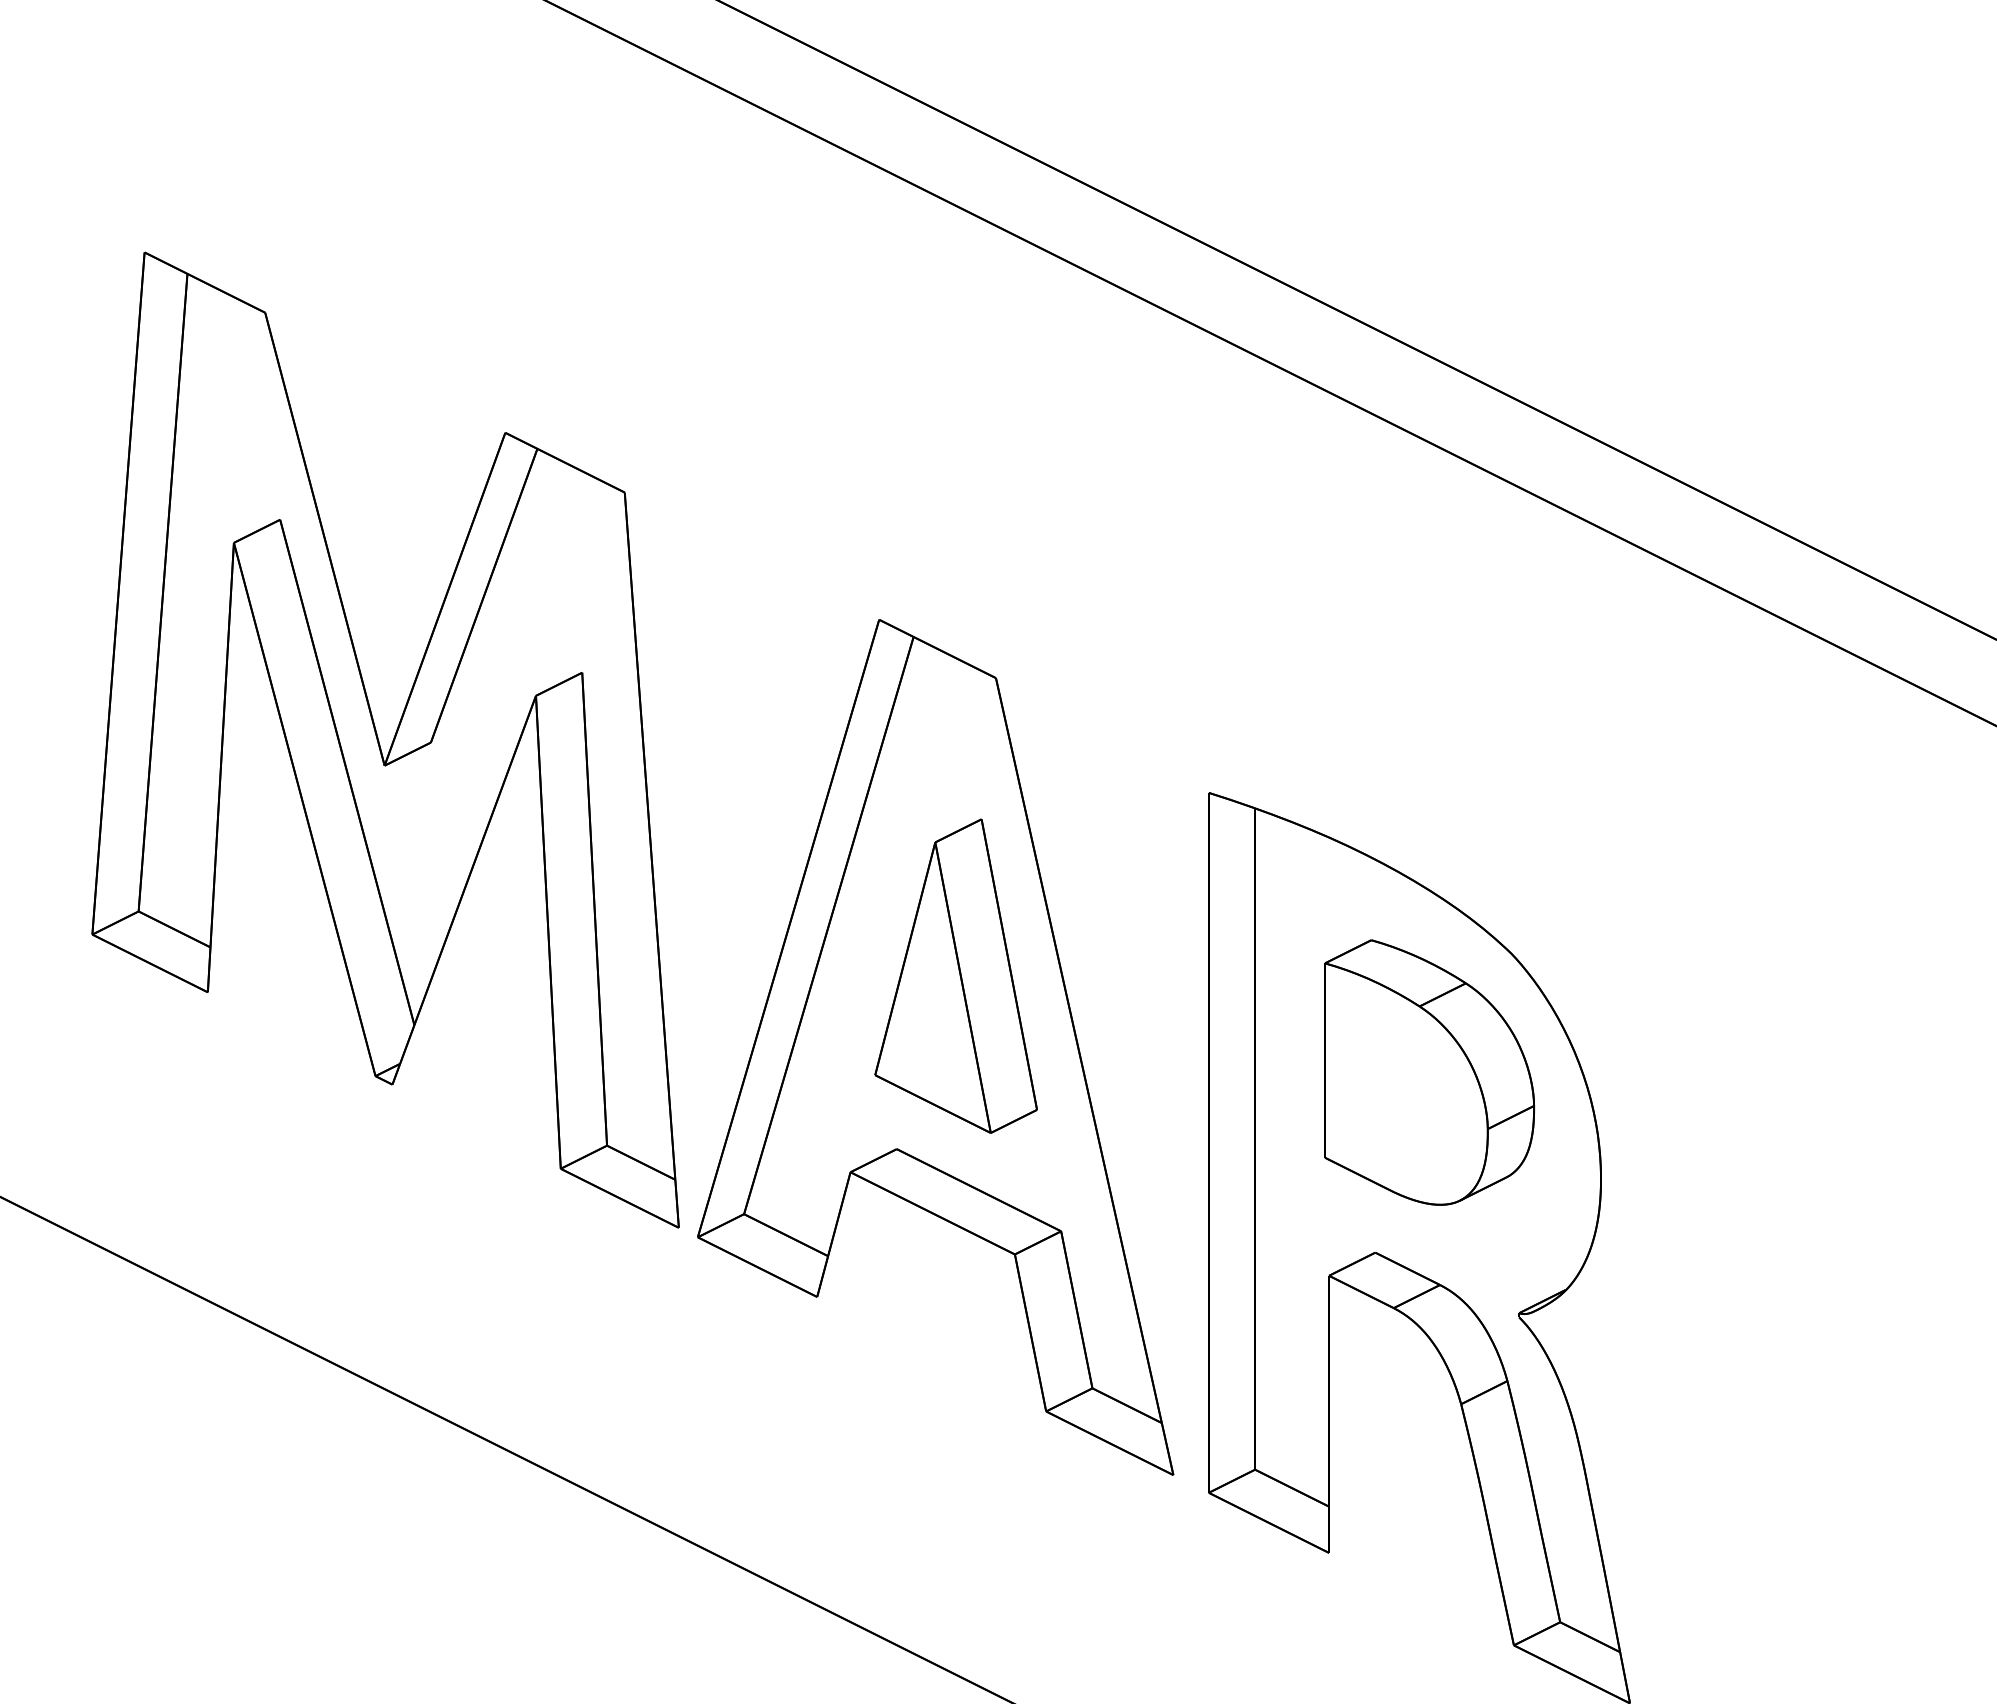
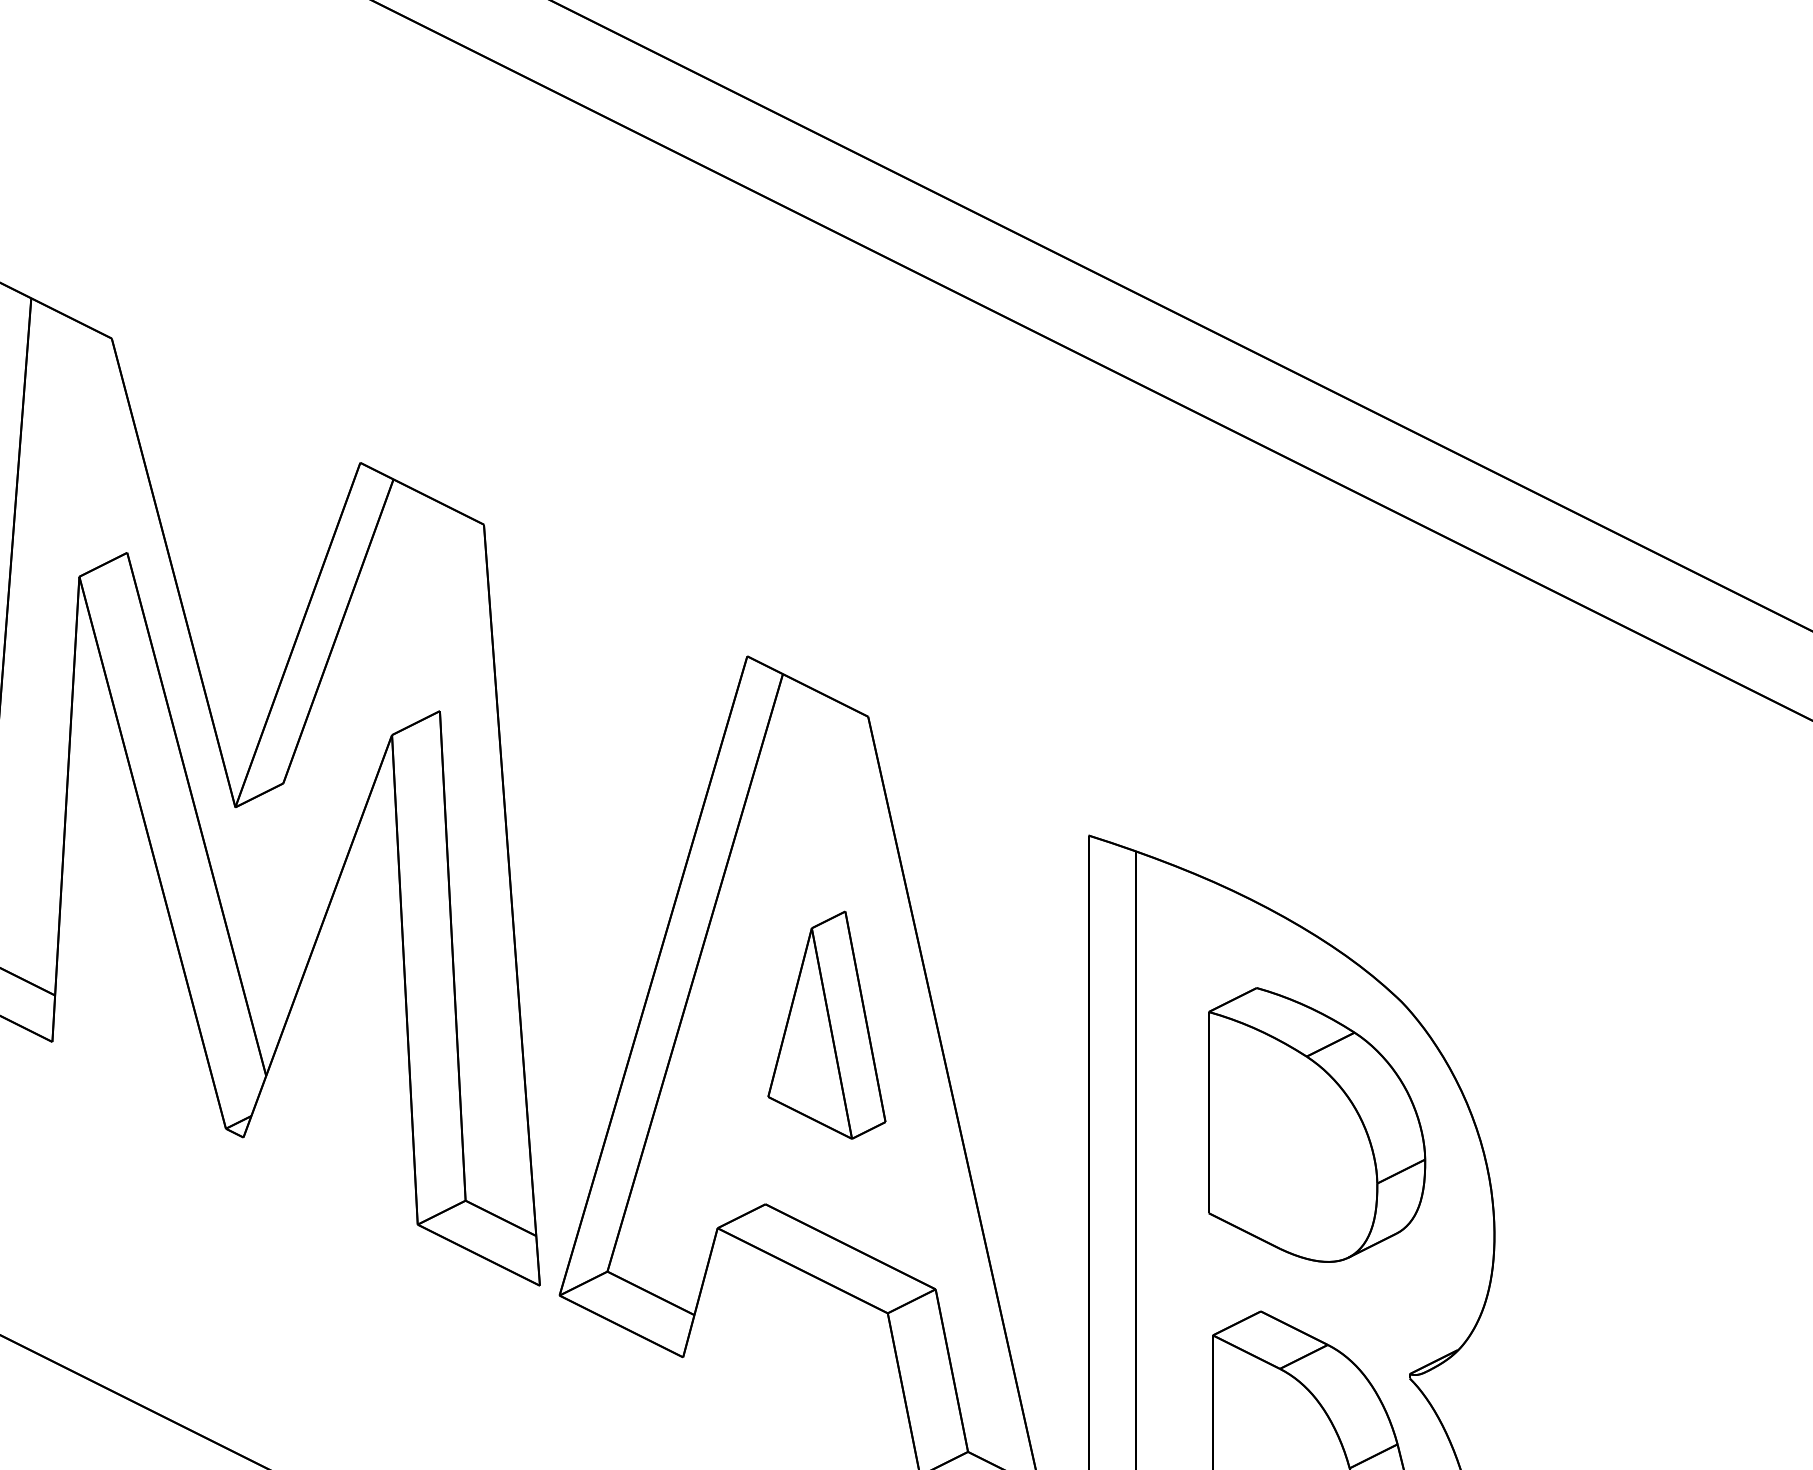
part: (955, 975) -> (826, 1024), size x0.7

